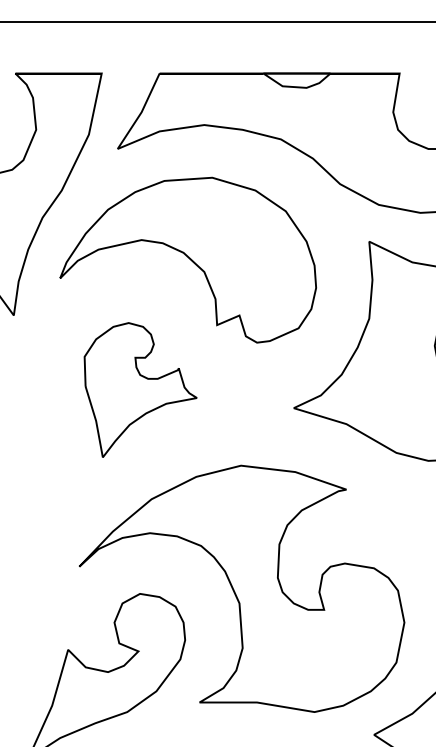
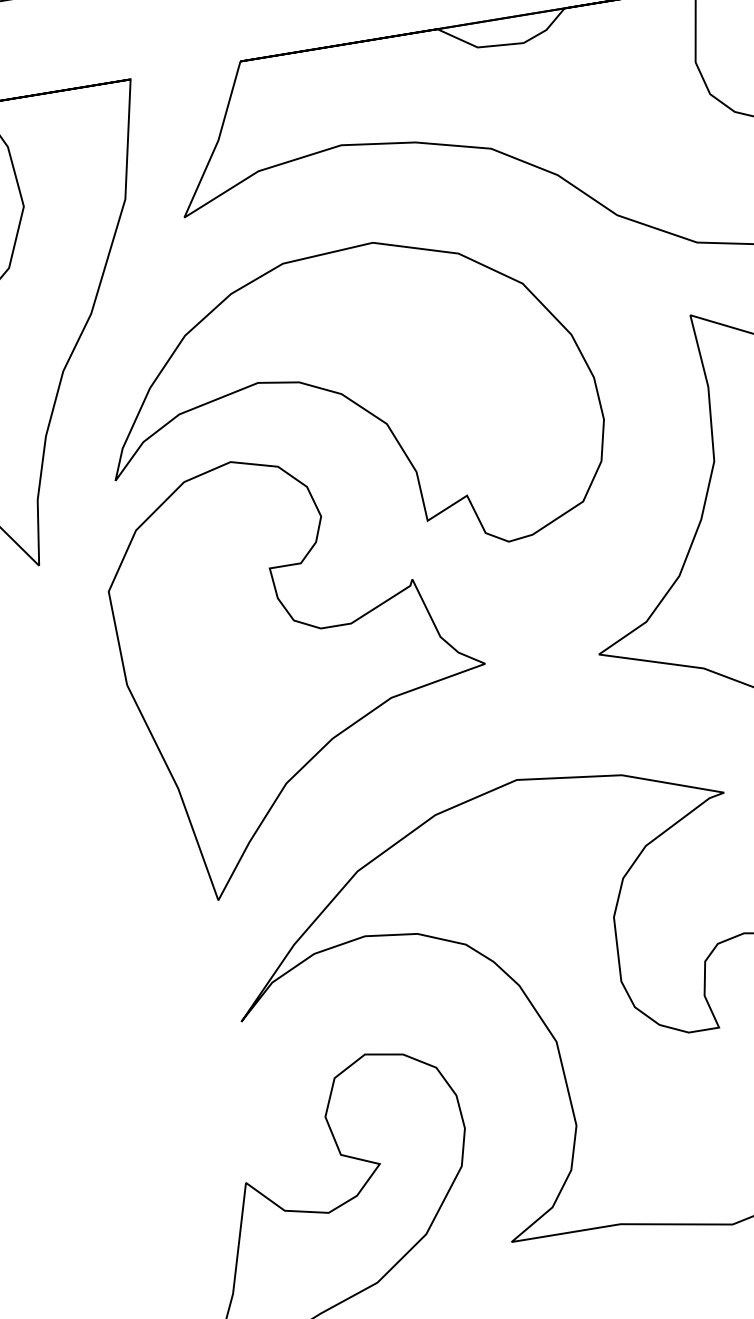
part: (140, 389) -> (302, 666), size x1.67

